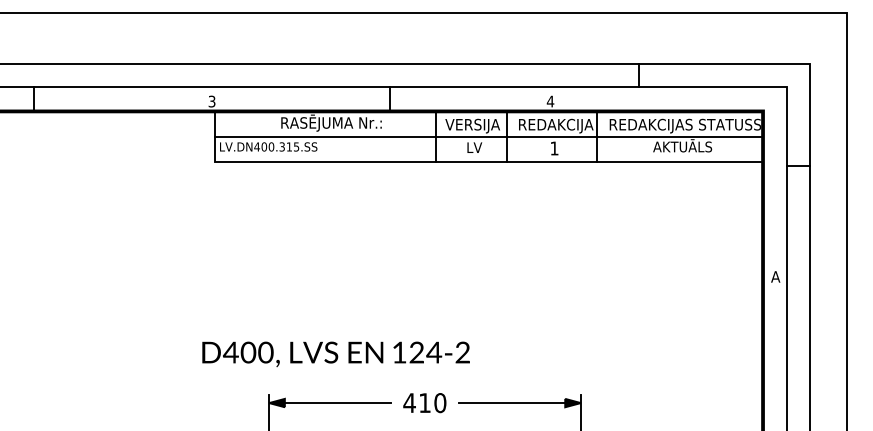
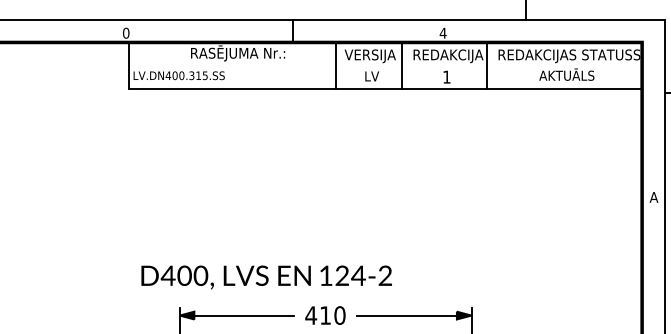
text: (211, 101) -> (125, 33), 3 -> 0
line: (489, 136) -> (385, 65), removed
text: (335, 354) -> (266, 277), moved

